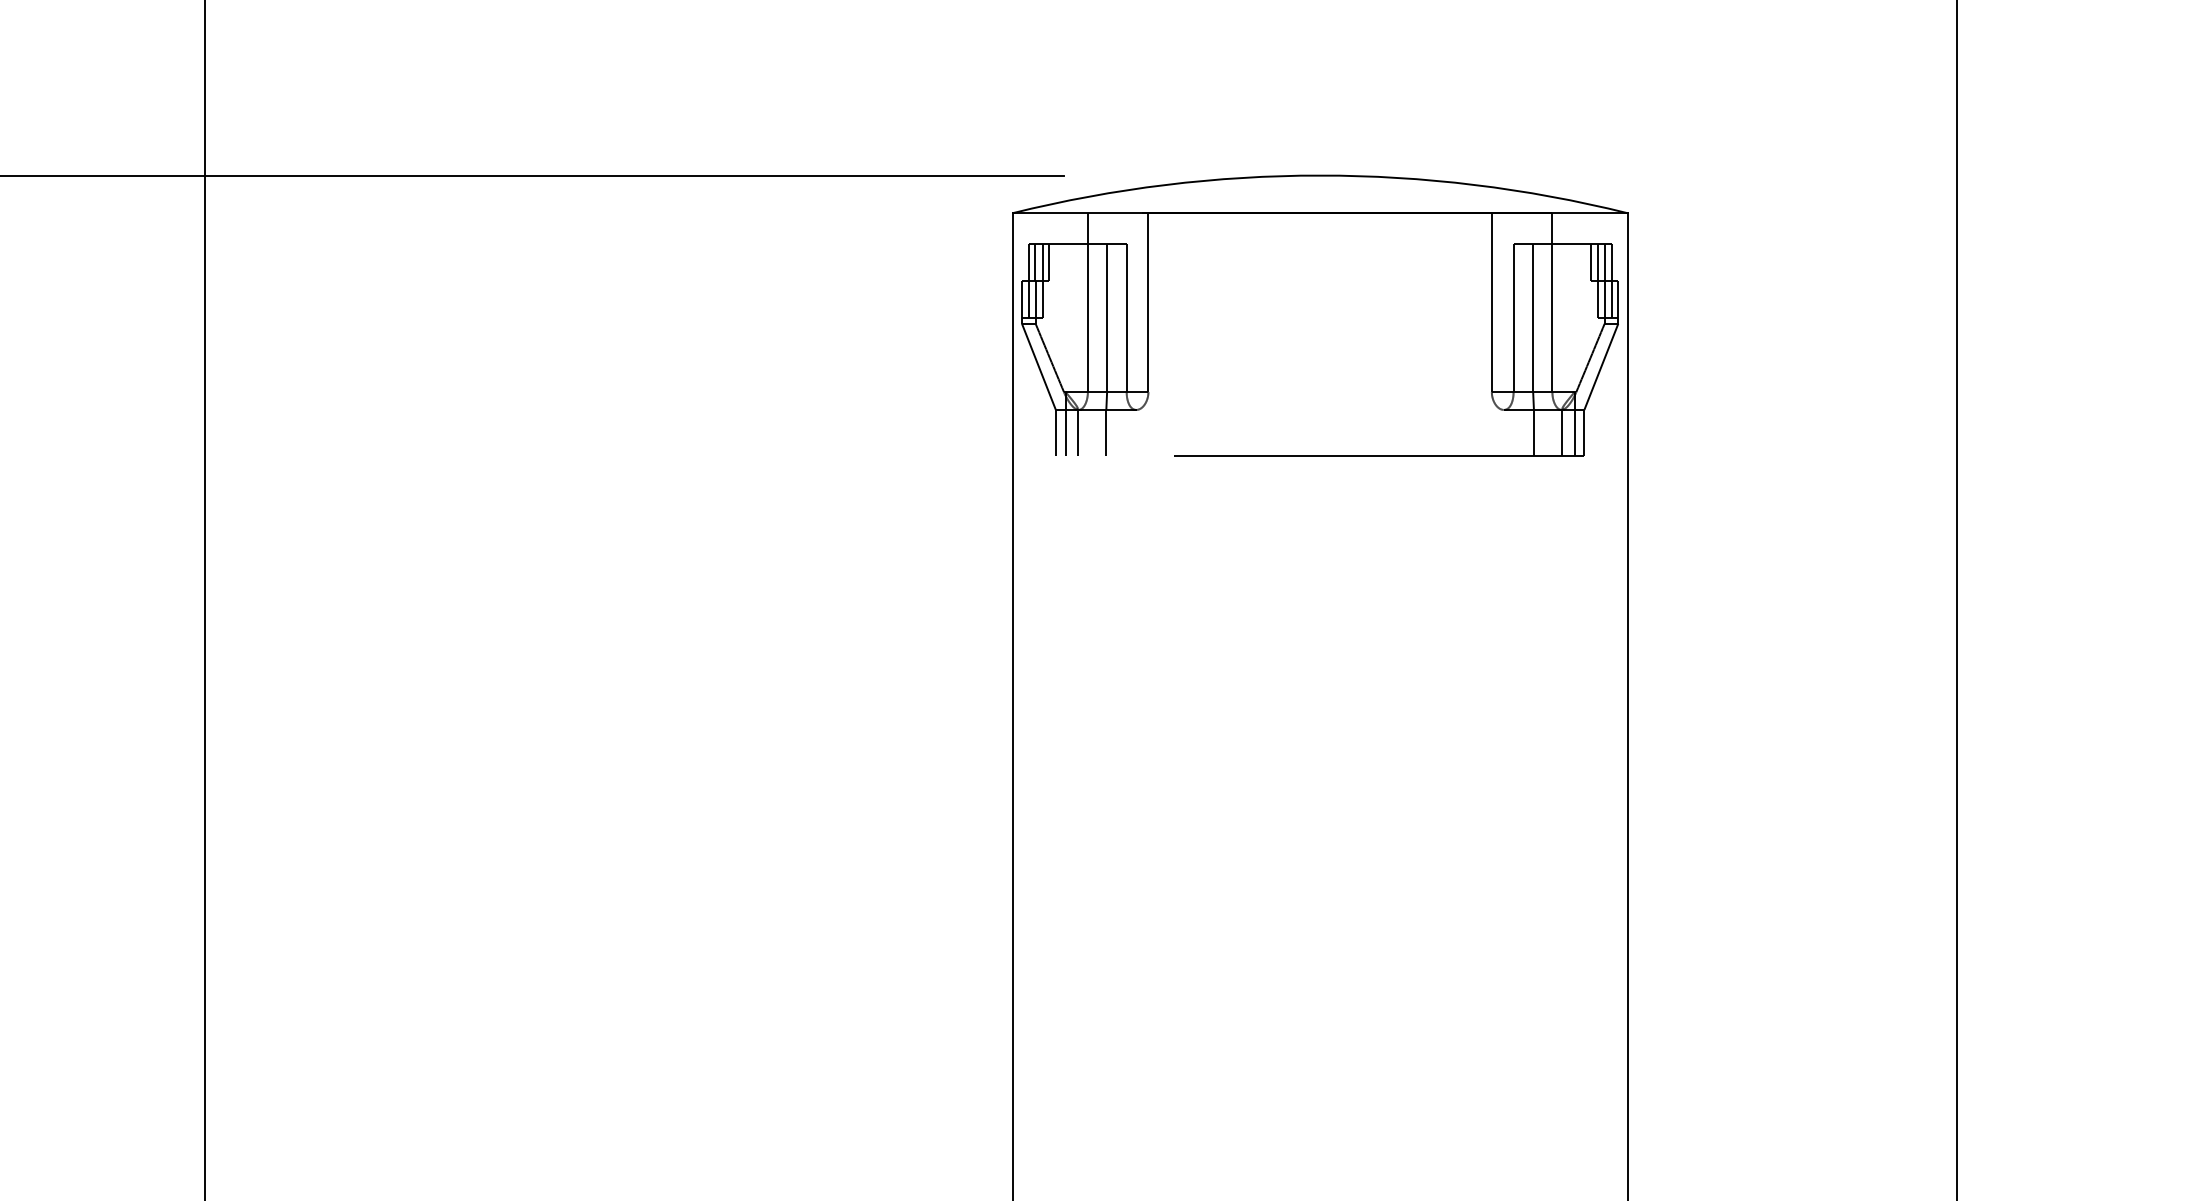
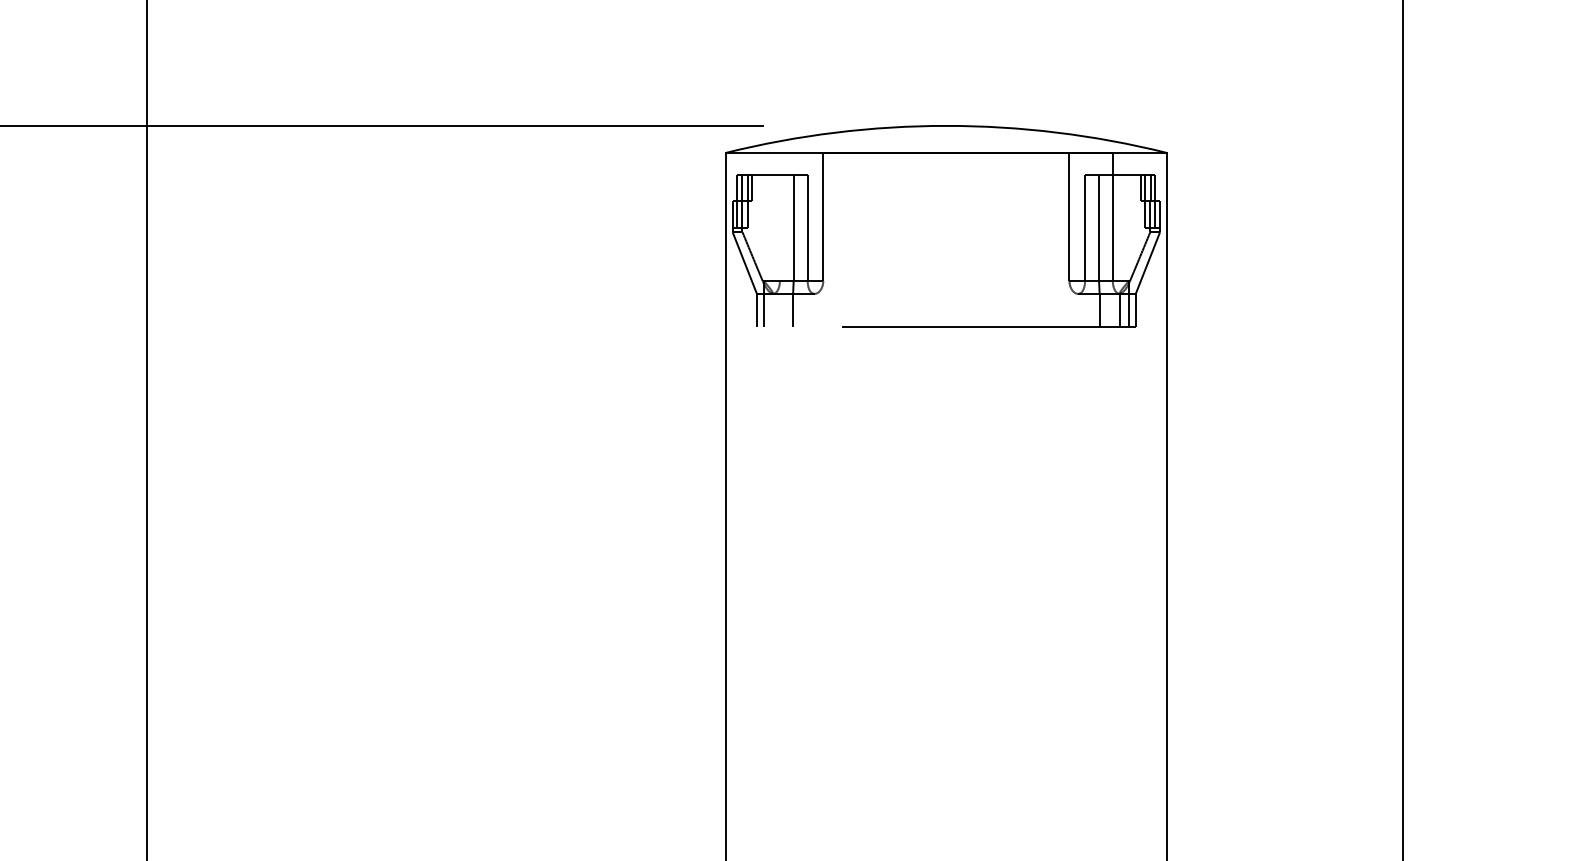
line: (1087, 302) -> (779, 216), removed
line: (1077, 432) -> (772, 310), removed

